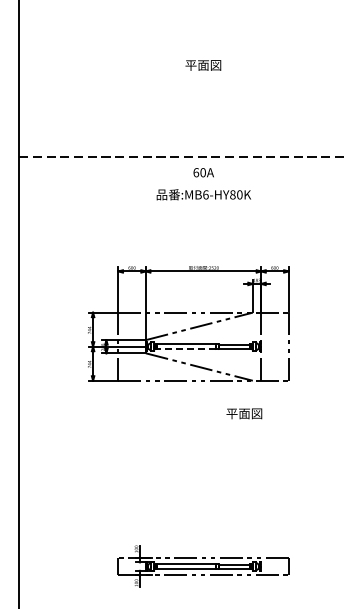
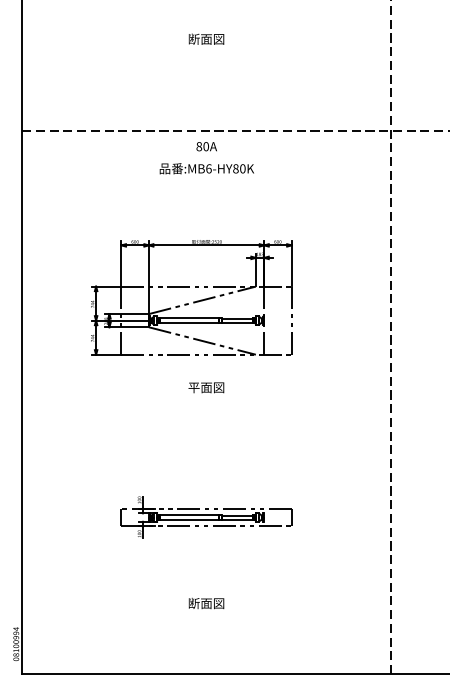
text: (190, 64) -> (193, 38), 平面図 -> 断面図
text: (196, 172) -> (199, 146), 60A -> 80A
line: (186, 348) -> (189, 322), dashed -> solid
text: (244, 413) -> (206, 387), moved
part: (203, 566) -> (206, 517), moved

